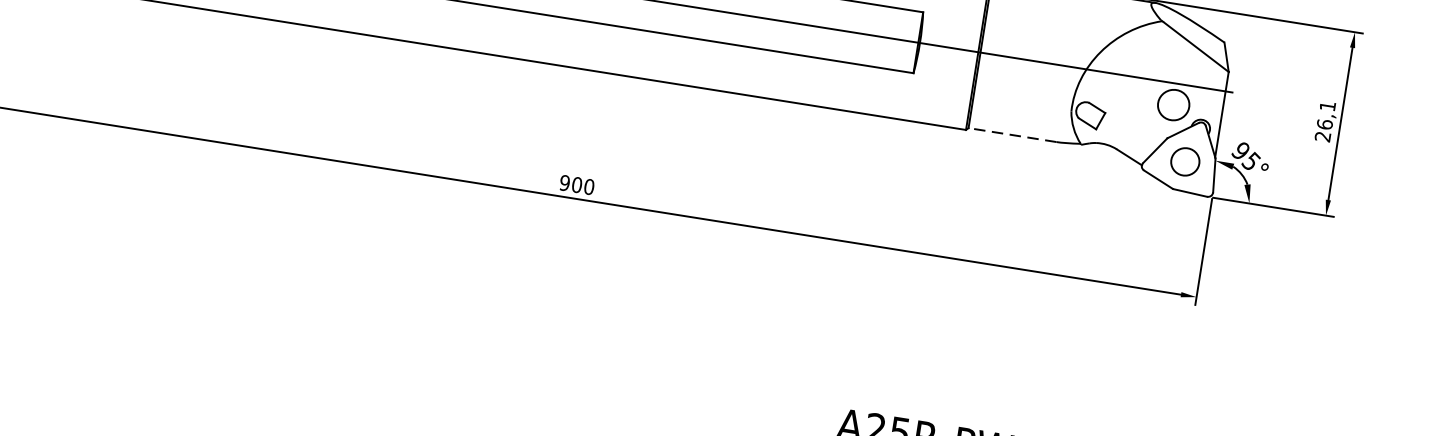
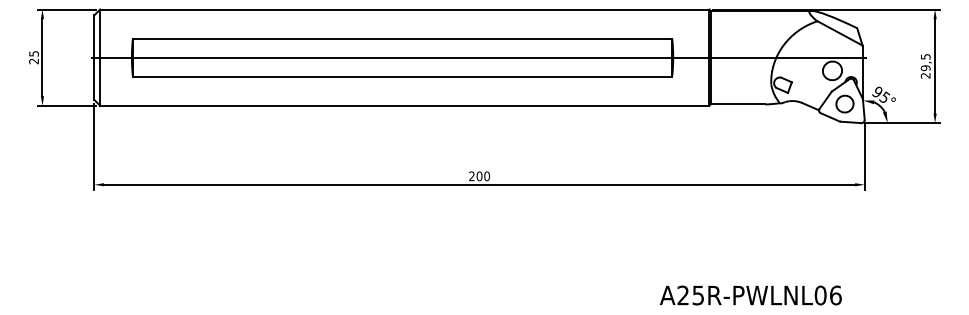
text: (1325, 115) -> (925, 62), 26,1 -> 29,5
line: (1011, 135) -> (737, 104), dashed -> solid
text: (564, 183) -> (471, 176), 900 -> 200

